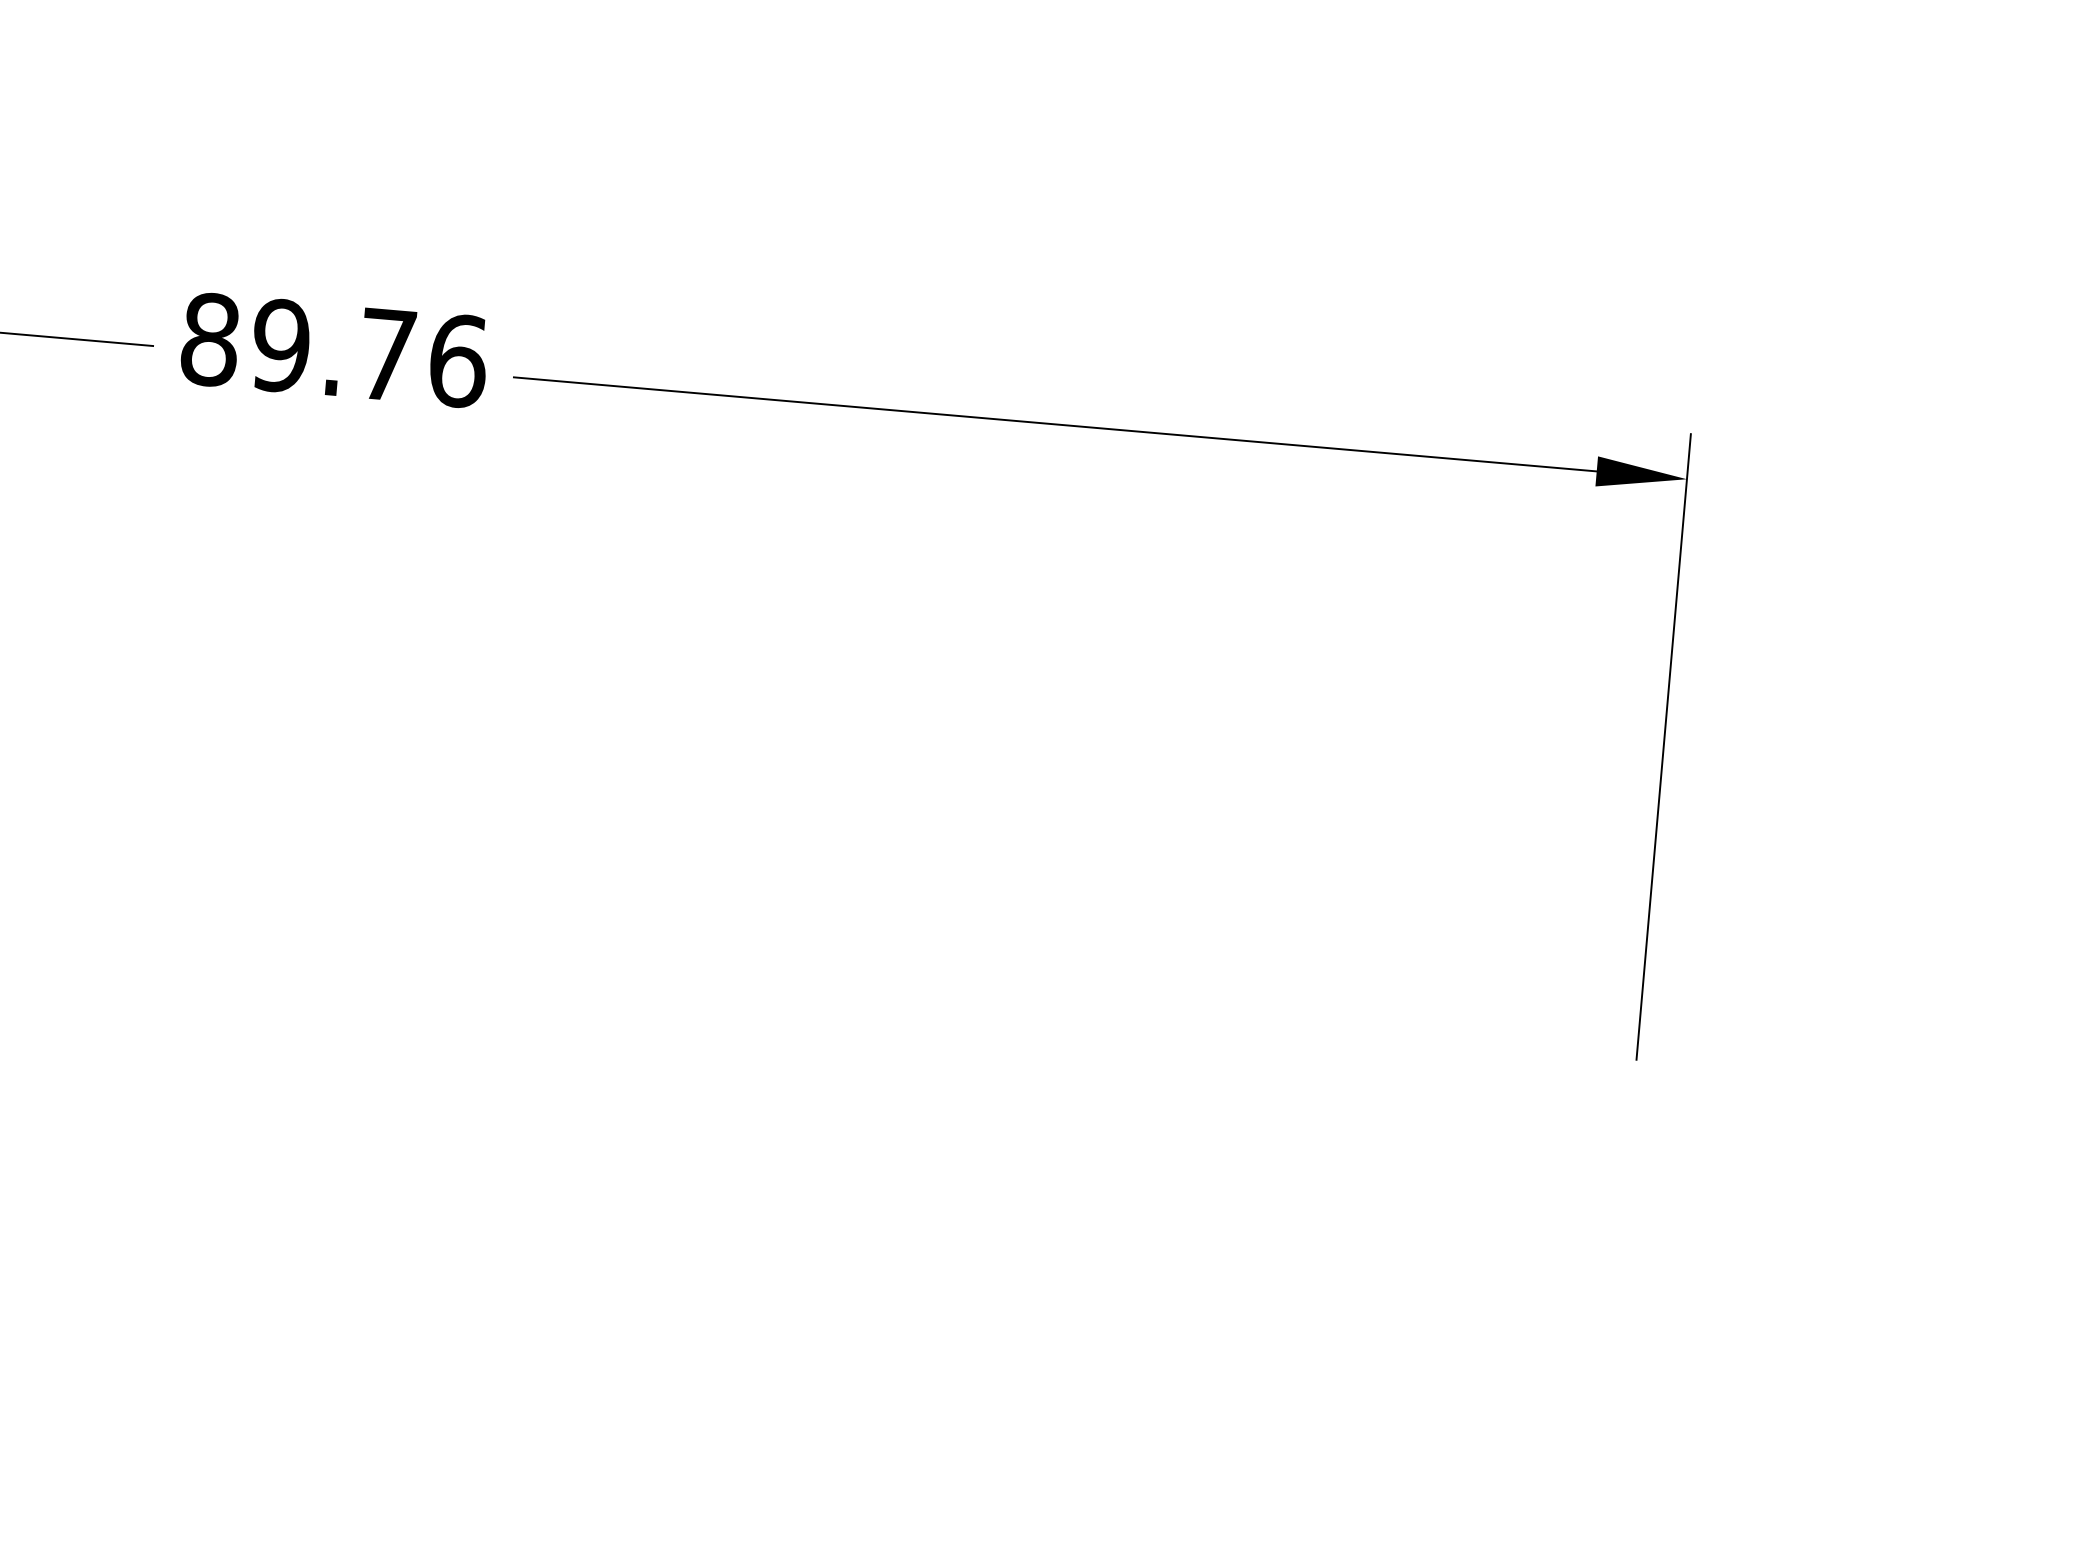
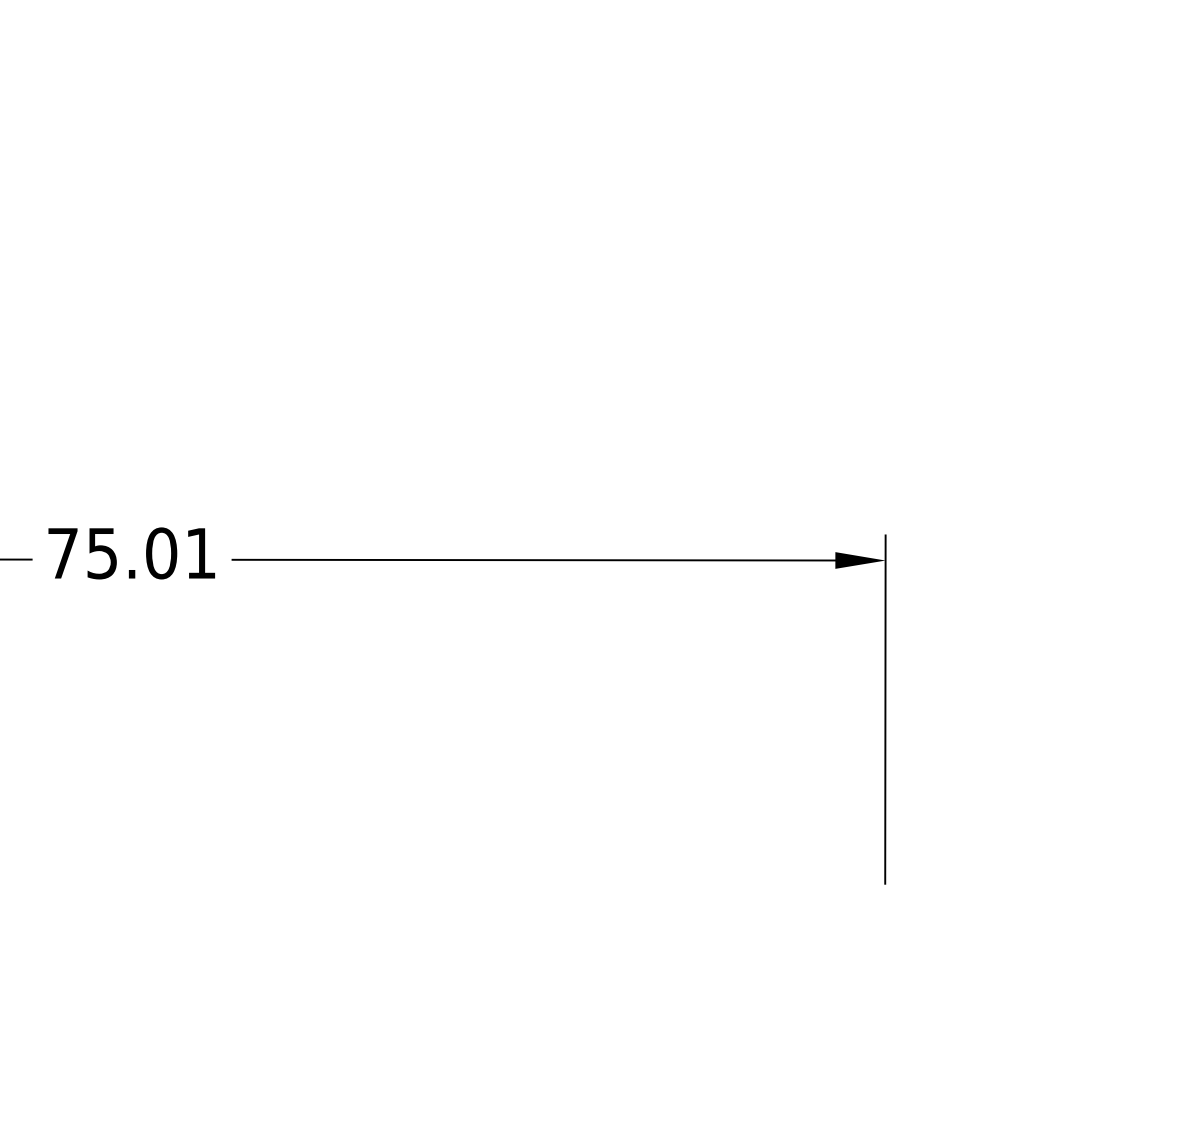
text: (333, 350) -> (131, 553), 89.76 -> 75.01

